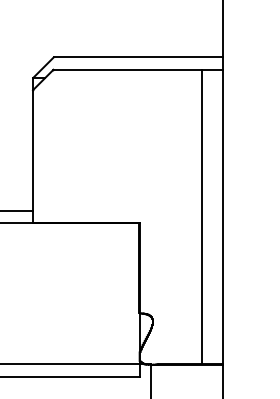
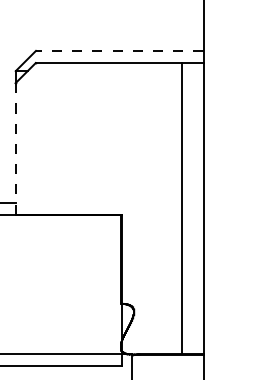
line: (138, 57) -> (119, 50), solid -> dashed
line: (33, 157) -> (16, 149), solid -> dashed

